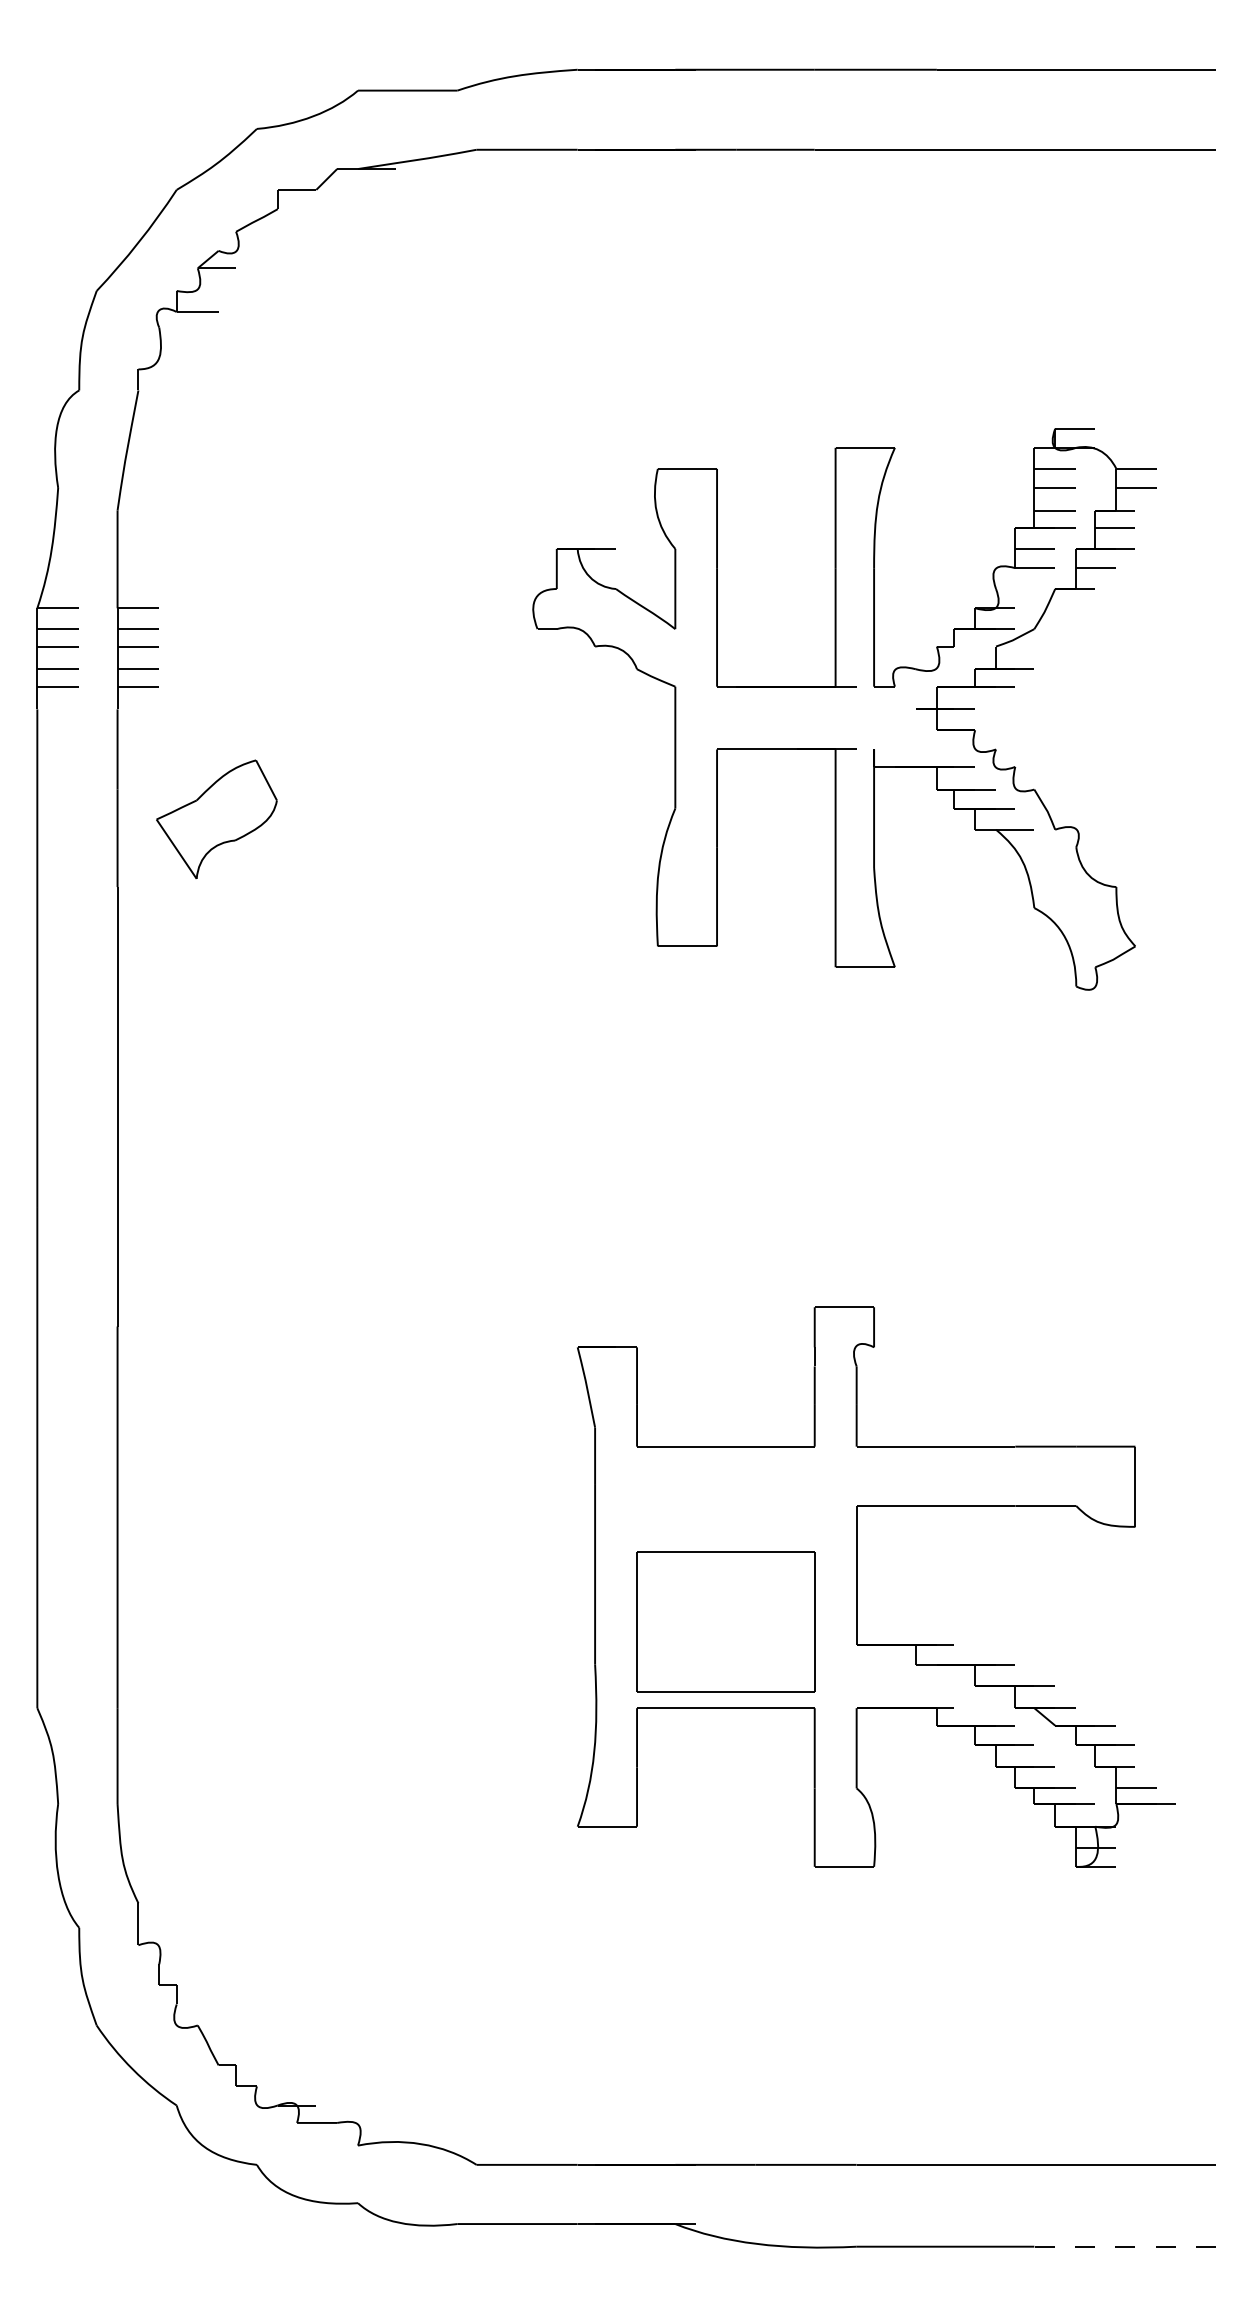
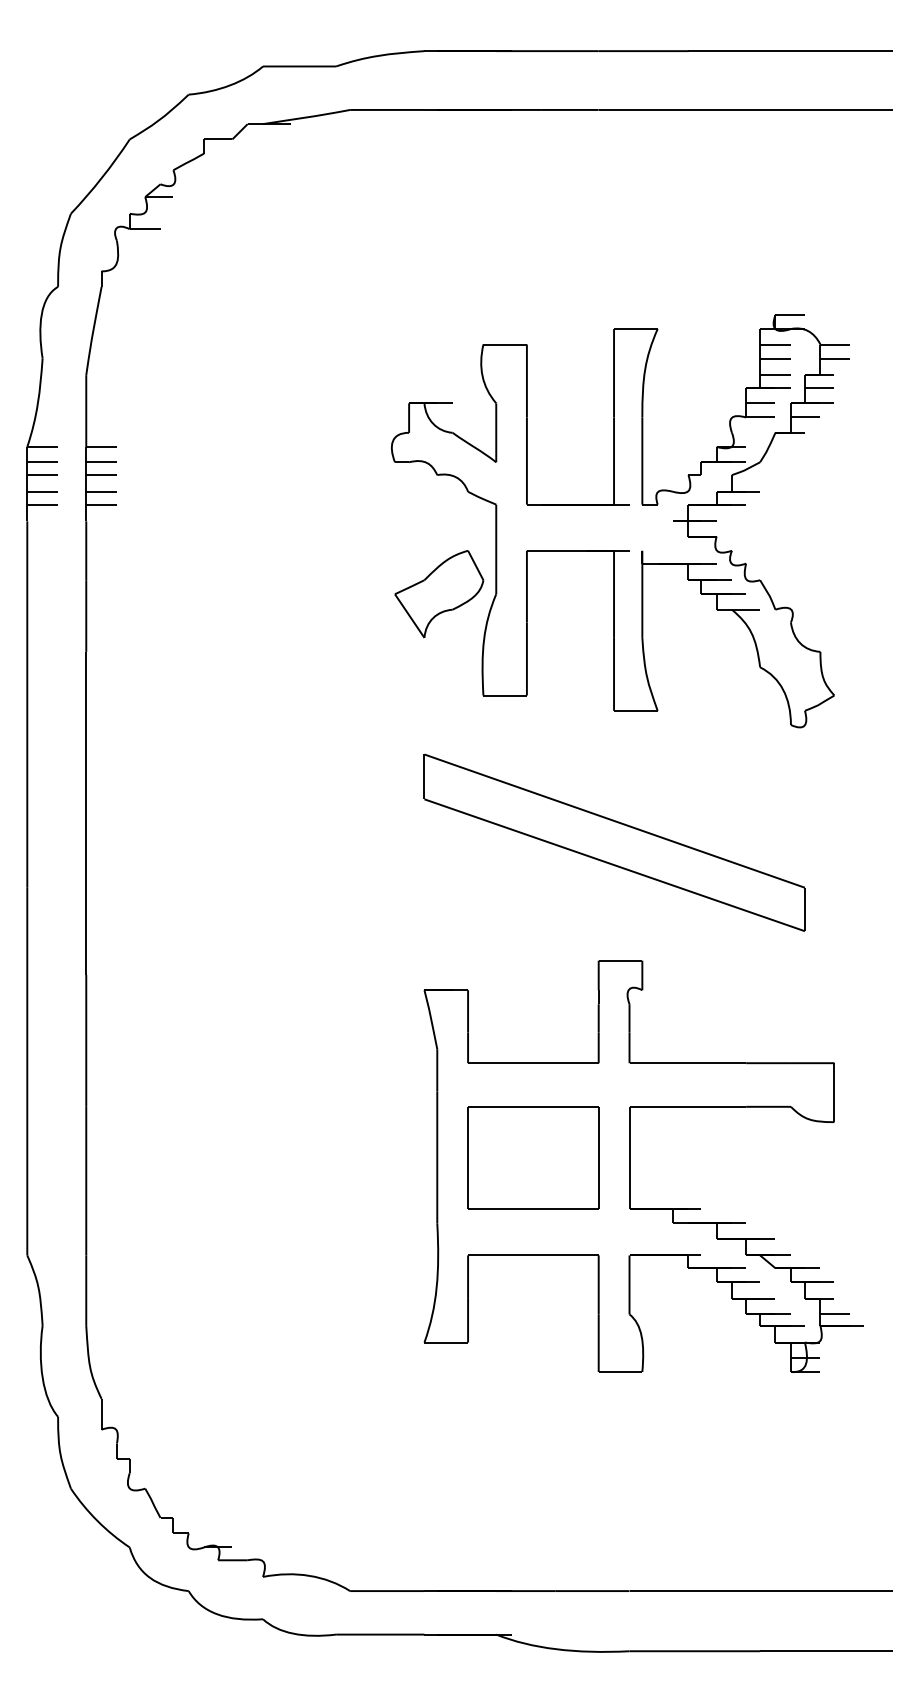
part: (217, 819) -> (439, 594), moved
part: (836, 1146) -> (614, 842), added
part: (726, 1621) -> (533, 1157), moved
line: (1124, 2247) -> (826, 1651), dashed -> solid

